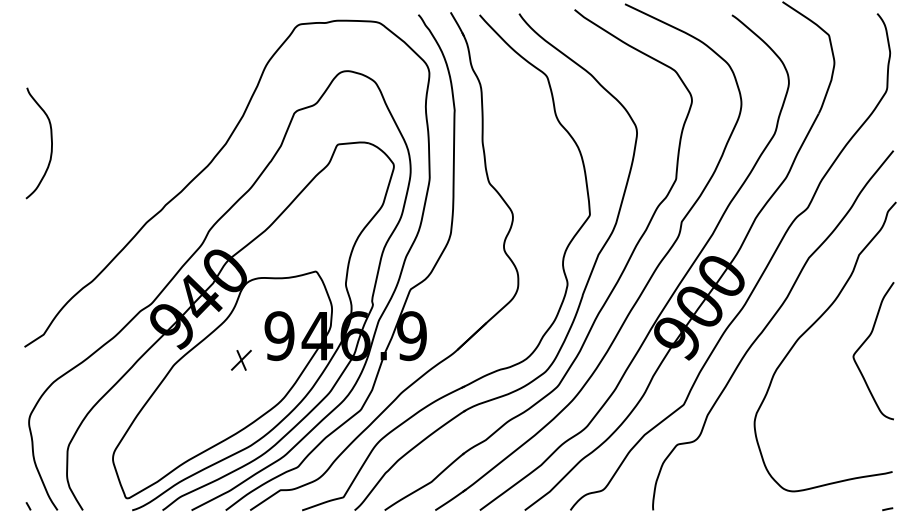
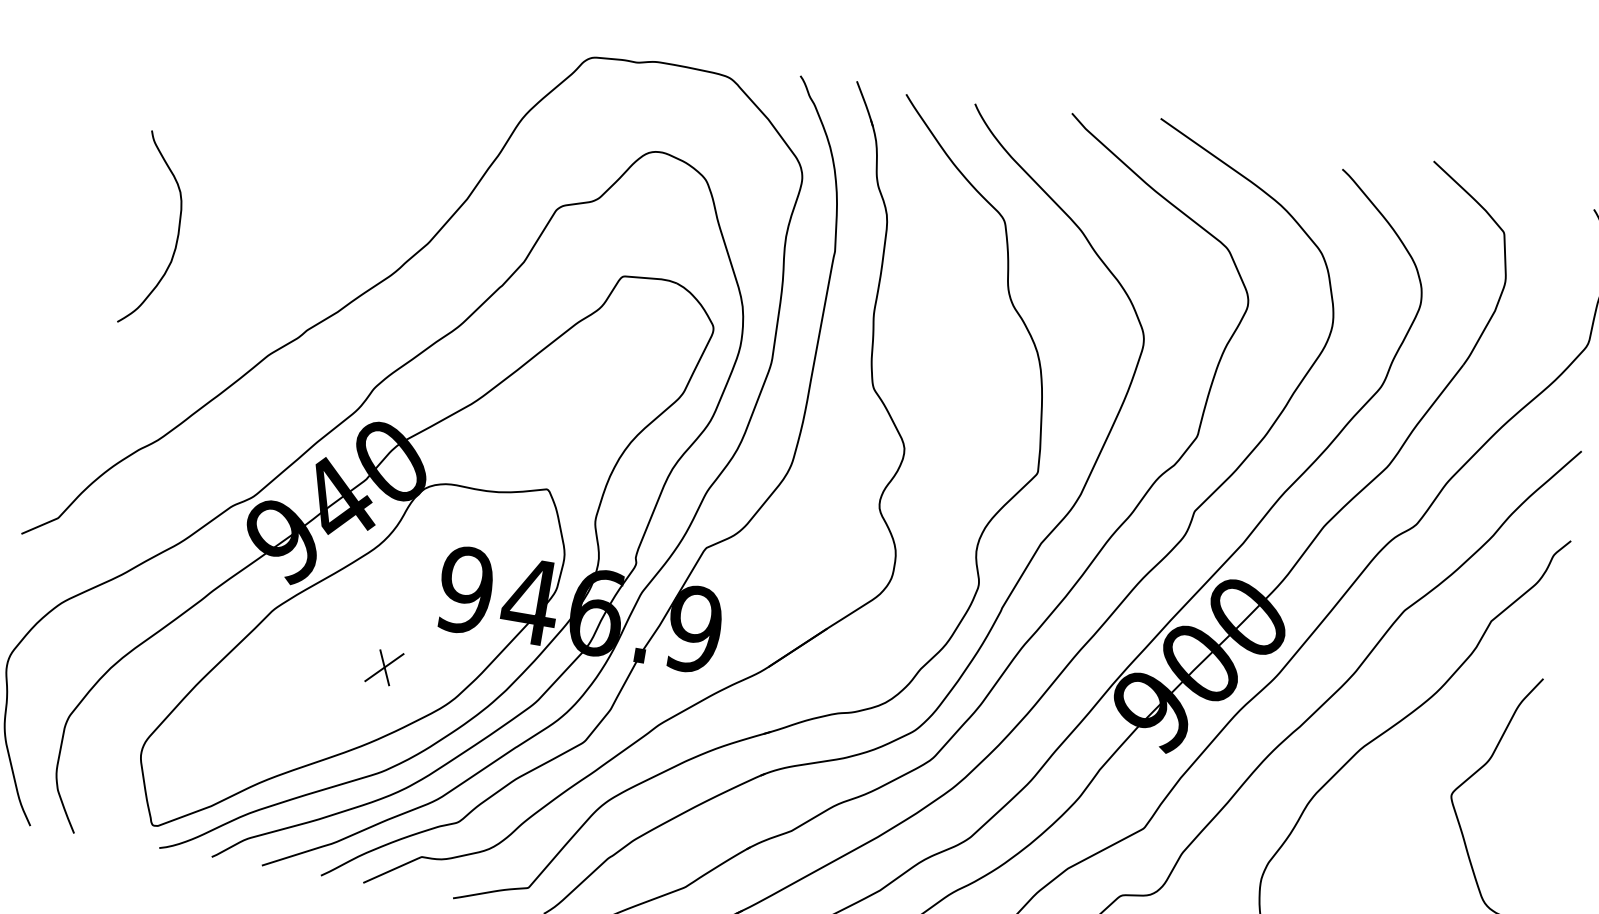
curve: (50, 138) -> (177, 225), moved
part: (241, 359) -> (384, 666), moved

